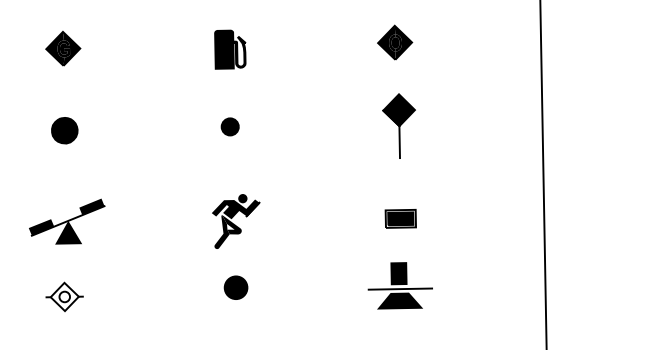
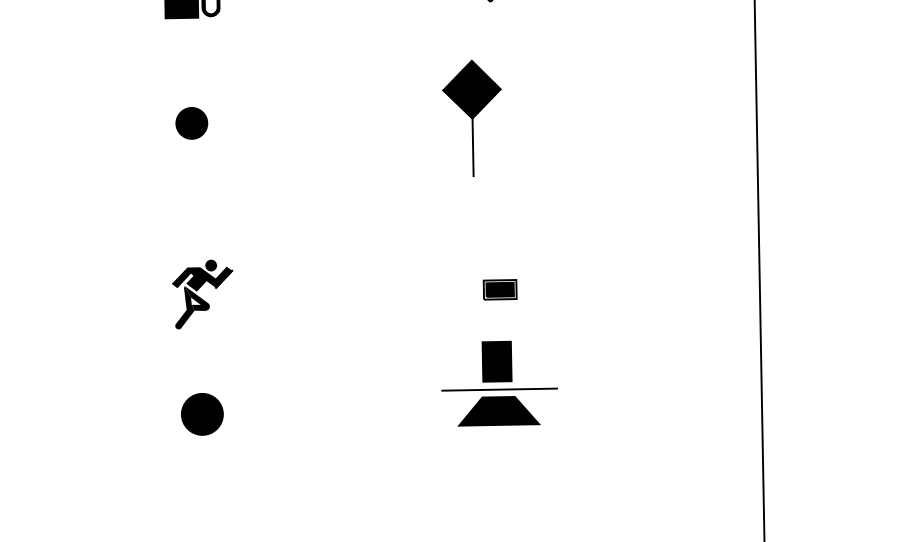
part: (398, 125) -> (470, 117), moved
part: (400, 218) -> (499, 289), size x0.6
part: (236, 221) -> (203, 294), size x0.7
part: (399, 285) -> (498, 383), moved

